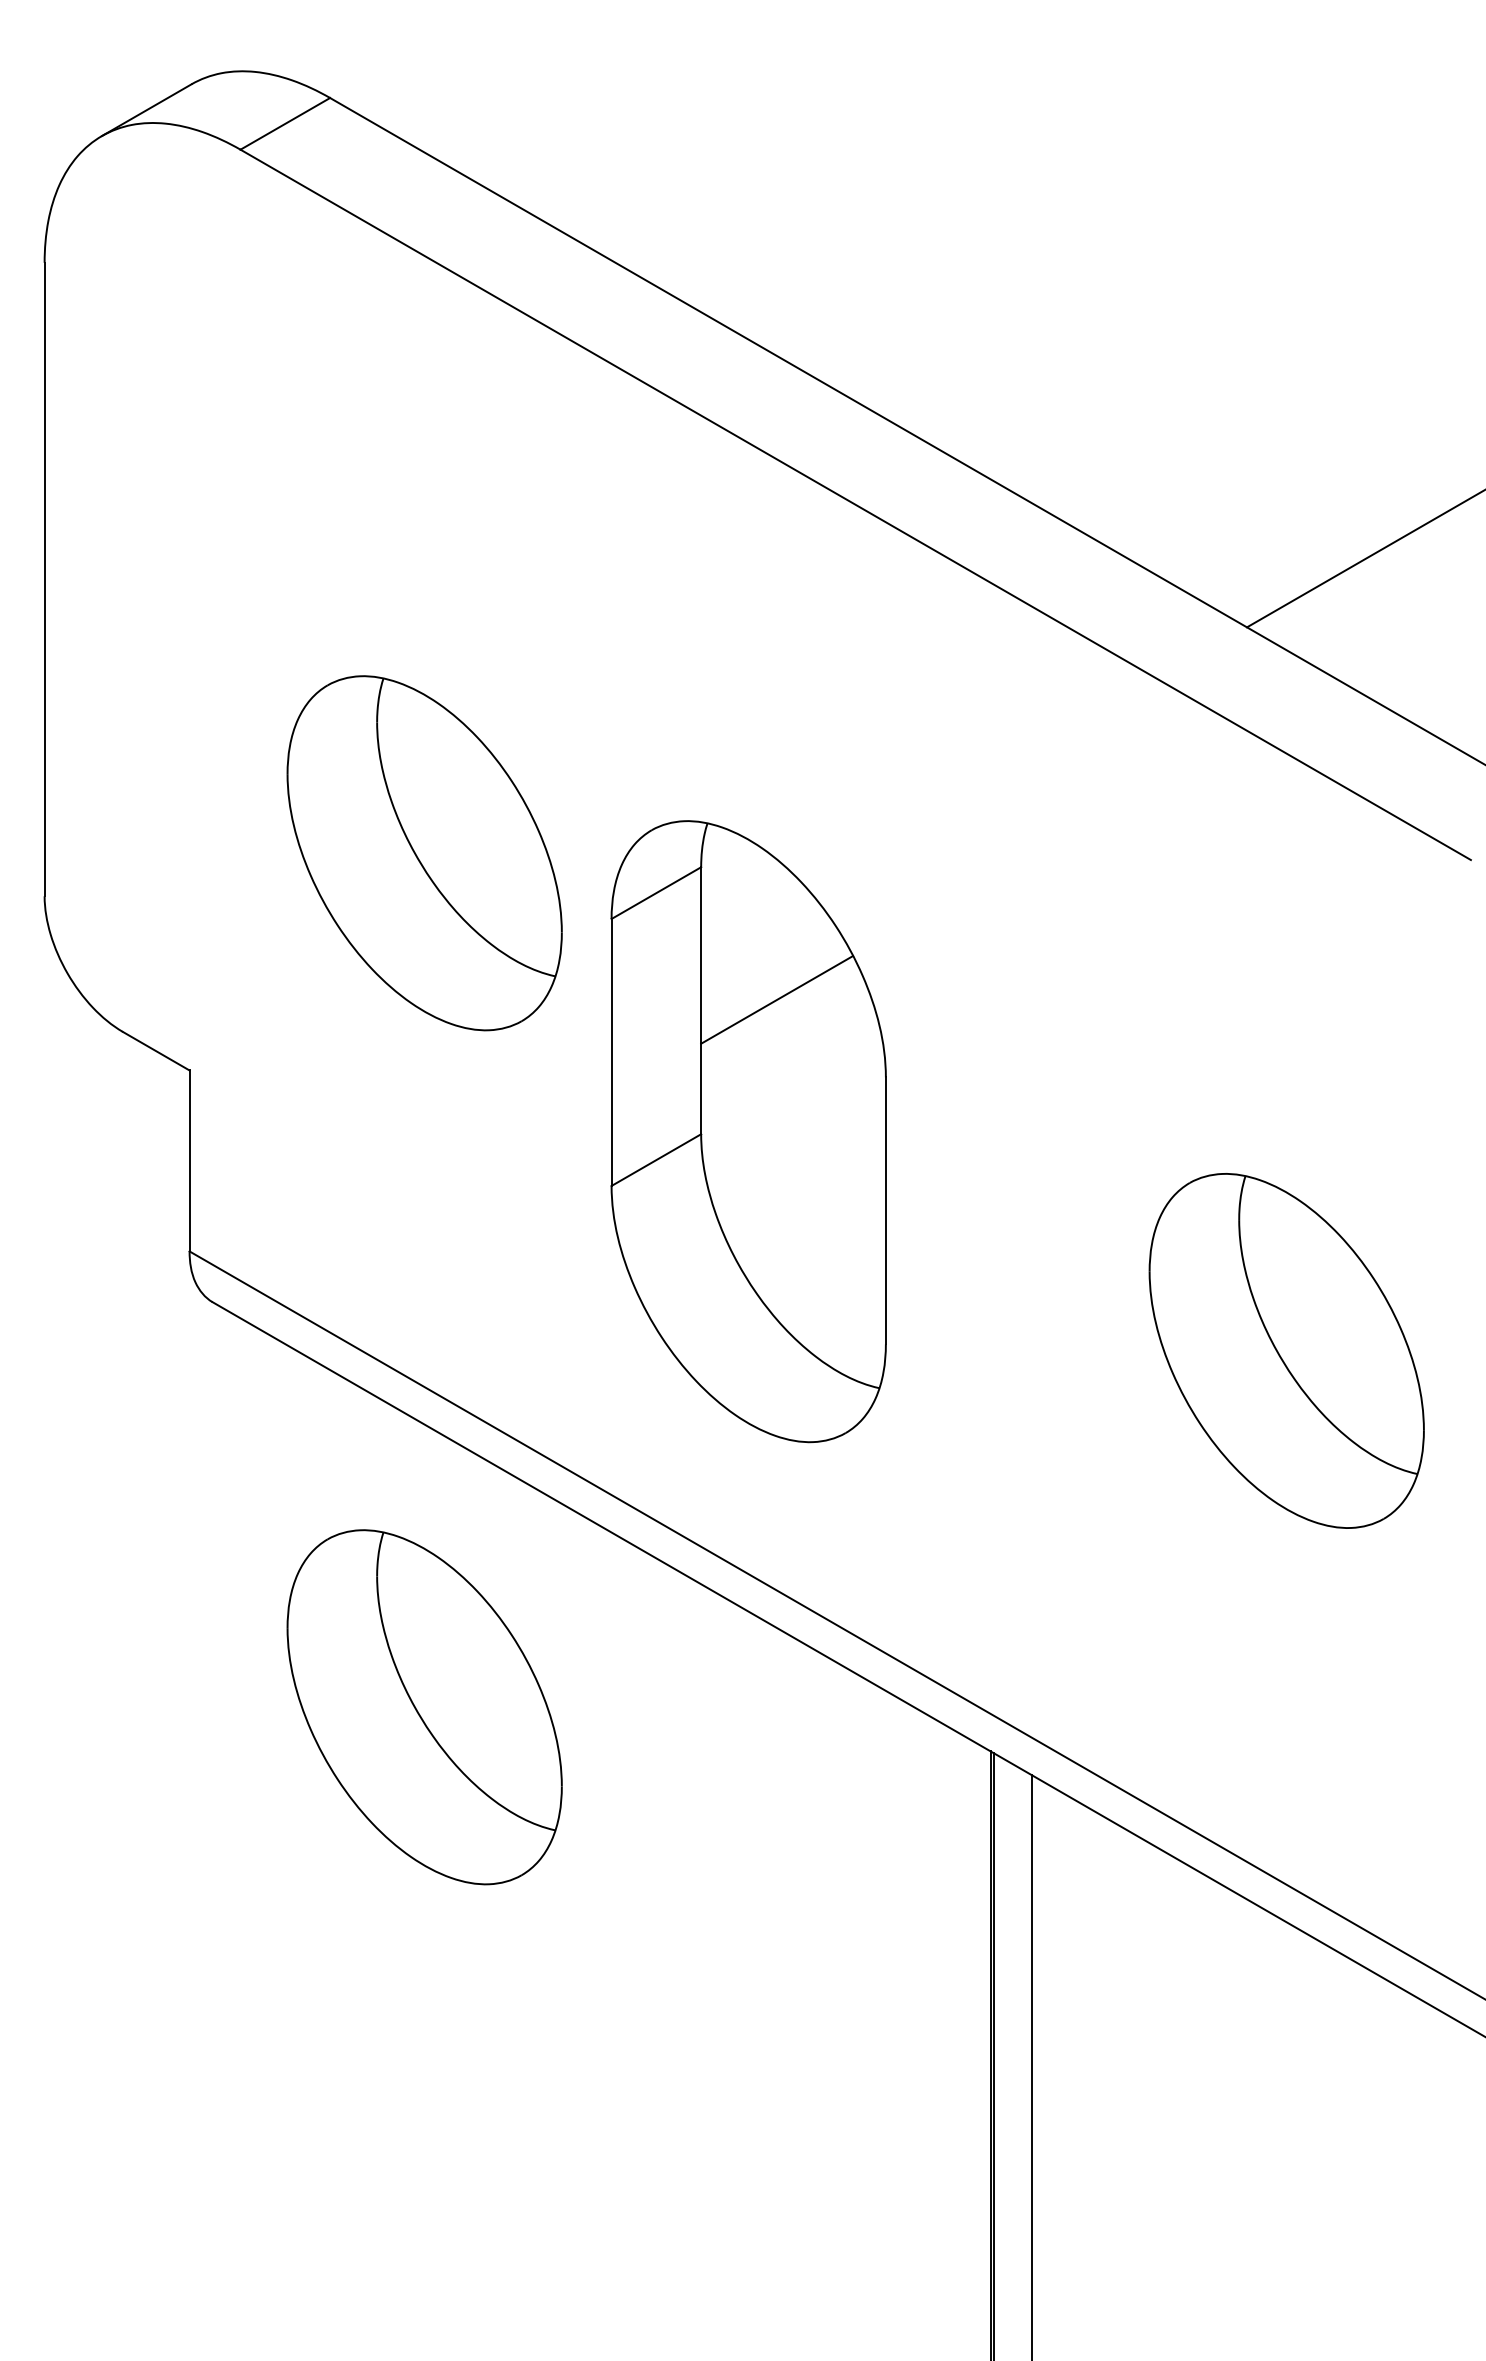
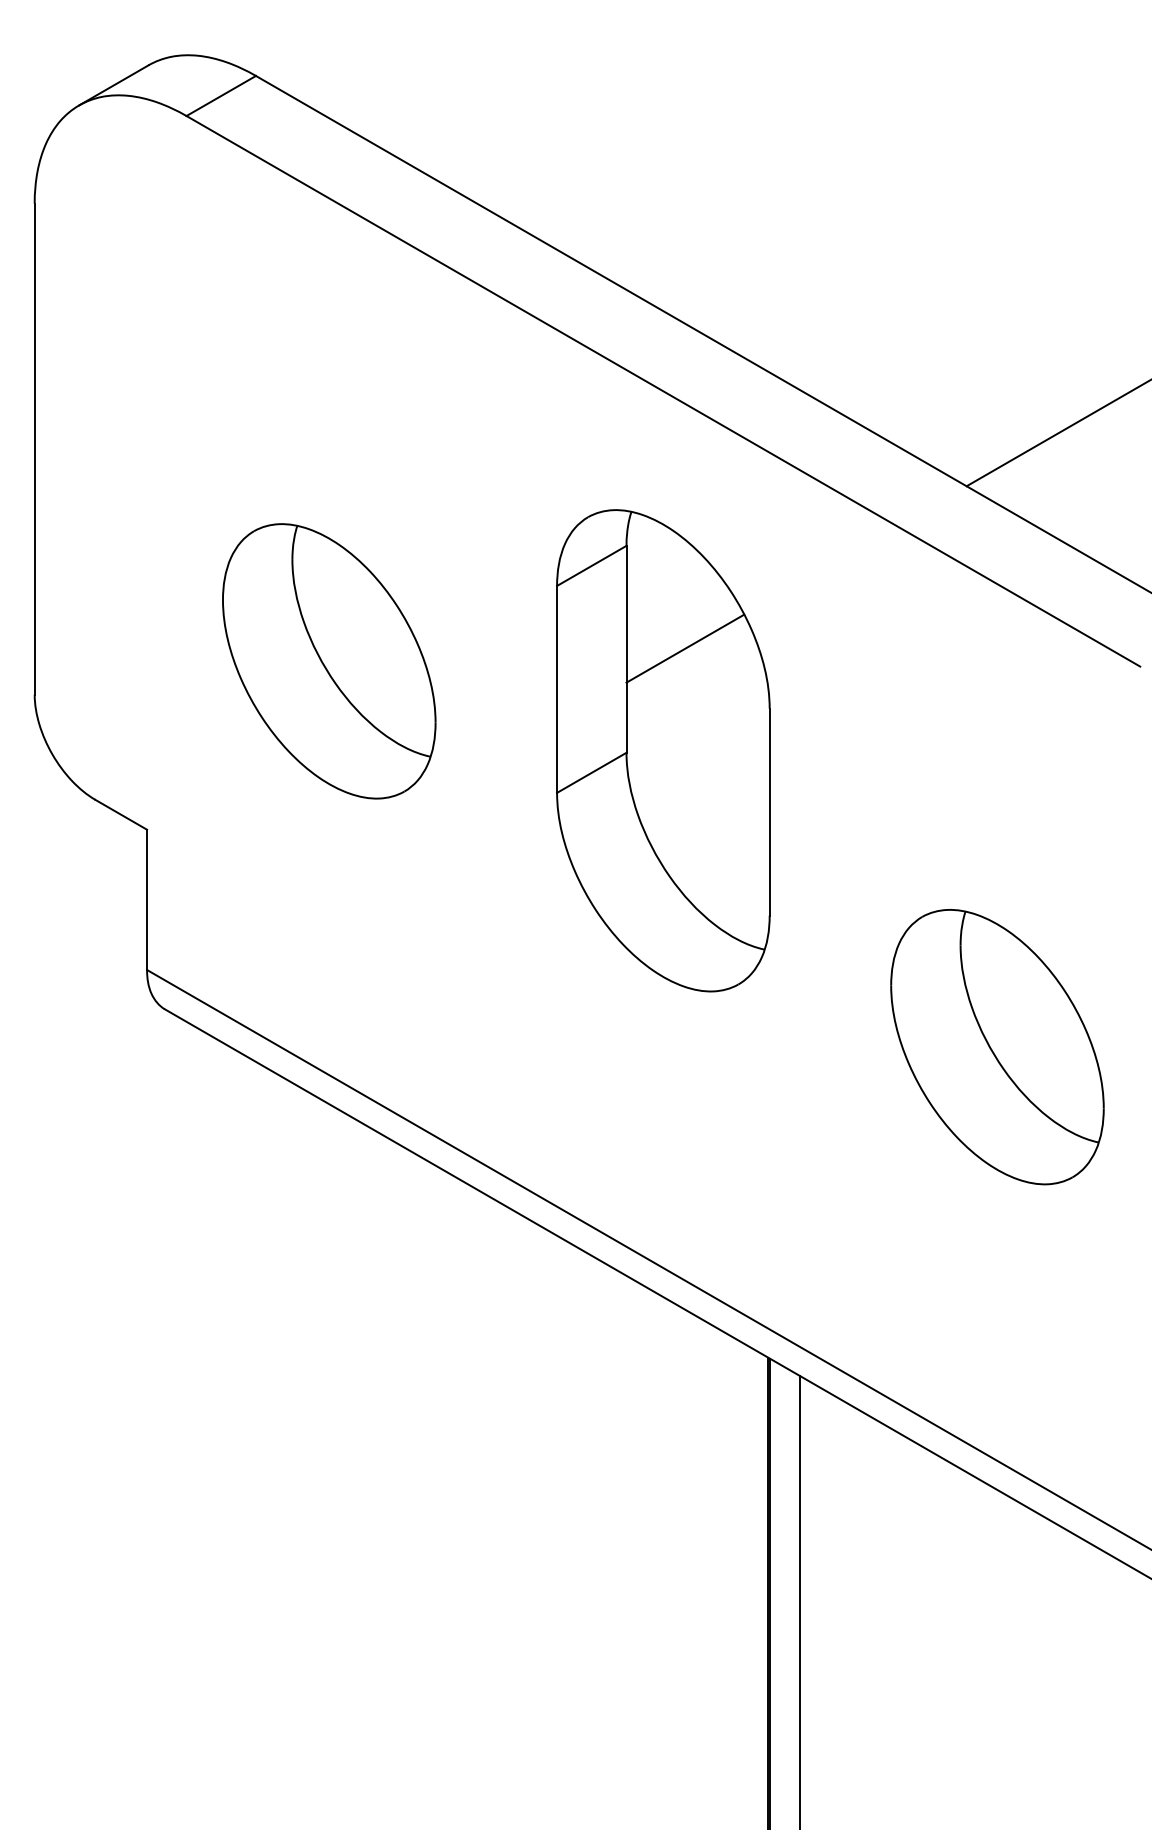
part: (748, 1131) -> (663, 750), moved
part: (424, 1707) -> (329, 1323), removed

